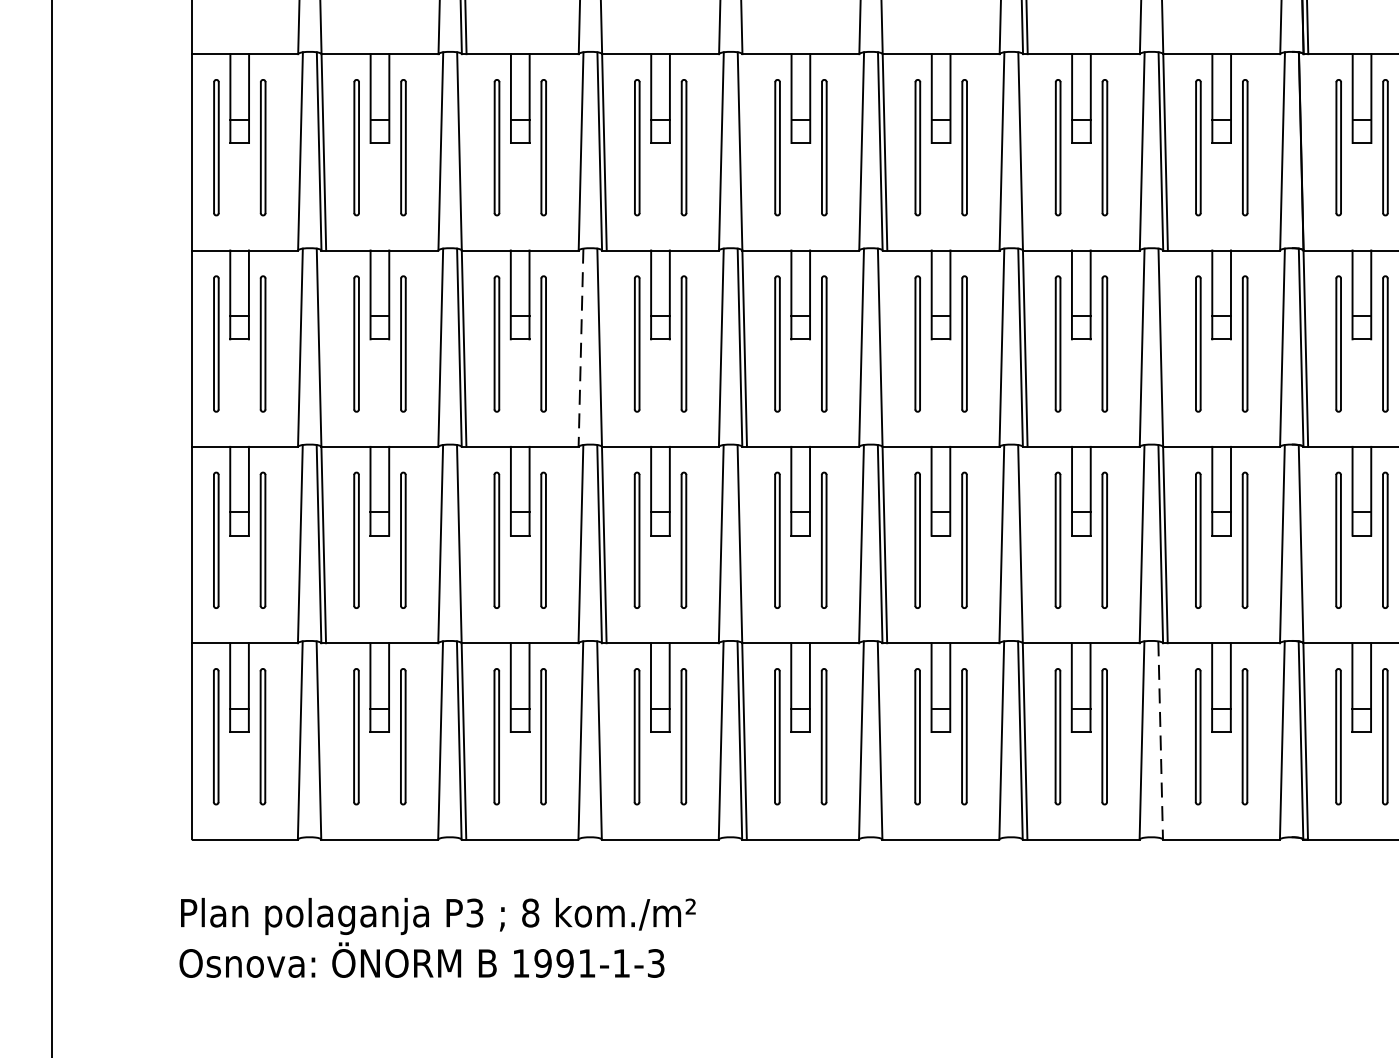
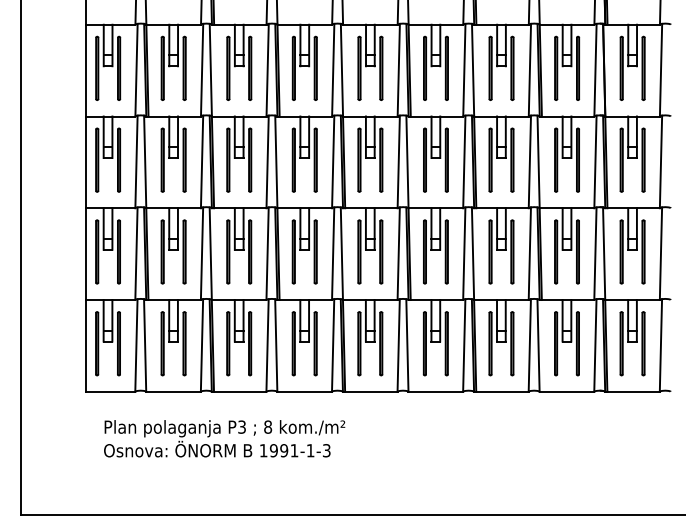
line: (580, 348) -> (267, 162), dashed -> solid
line: (1160, 740) -> (538, 345), dashed -> solid
text: (437, 937) -> (224, 438), moved

